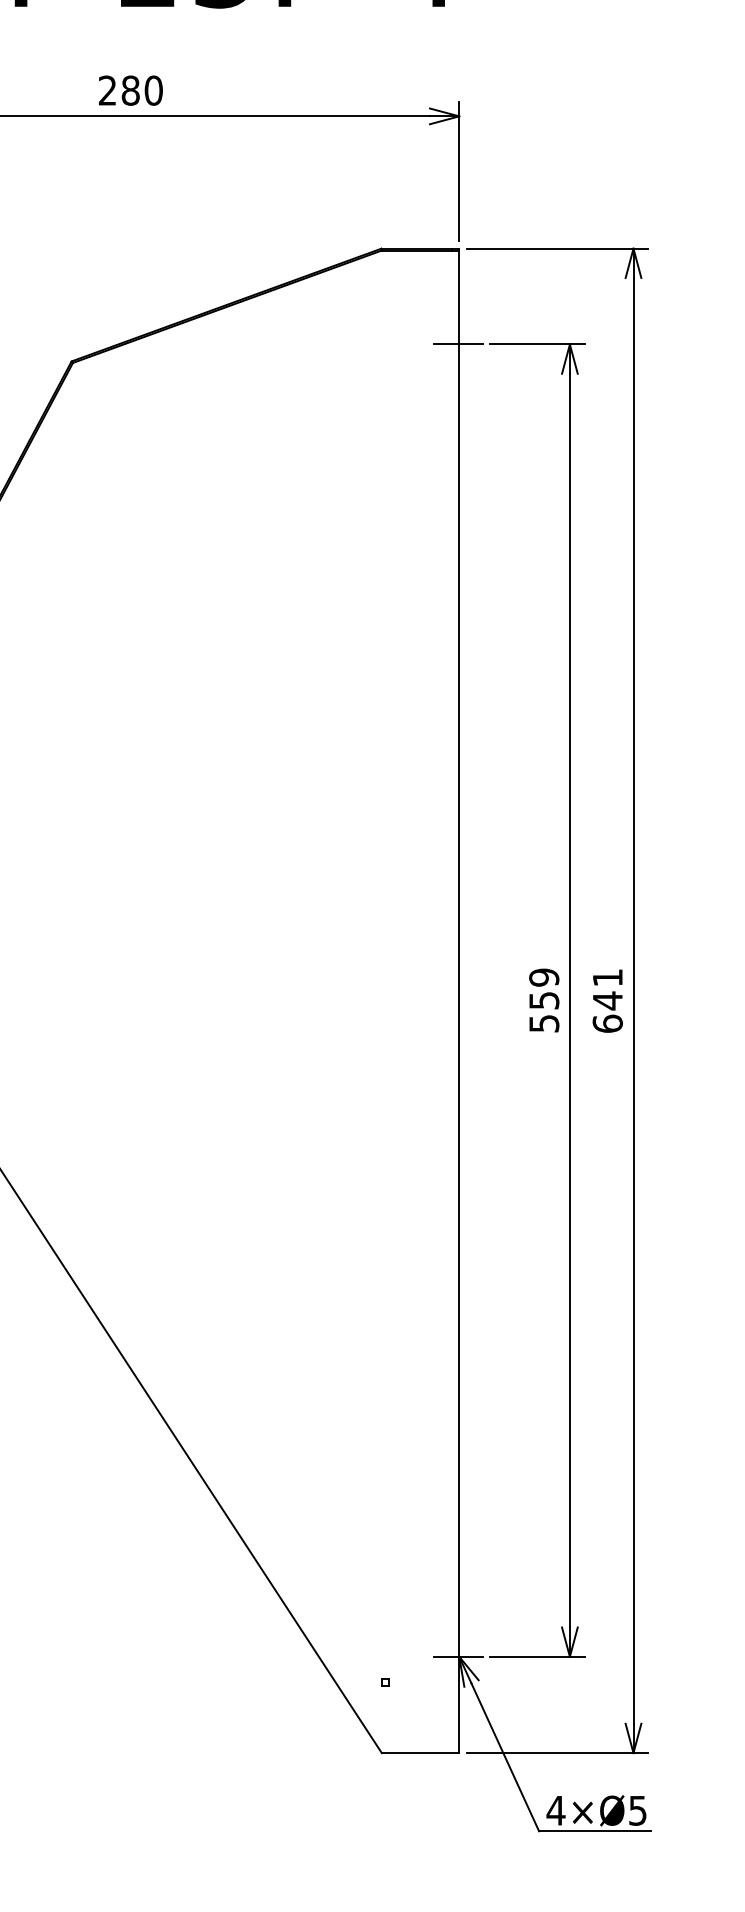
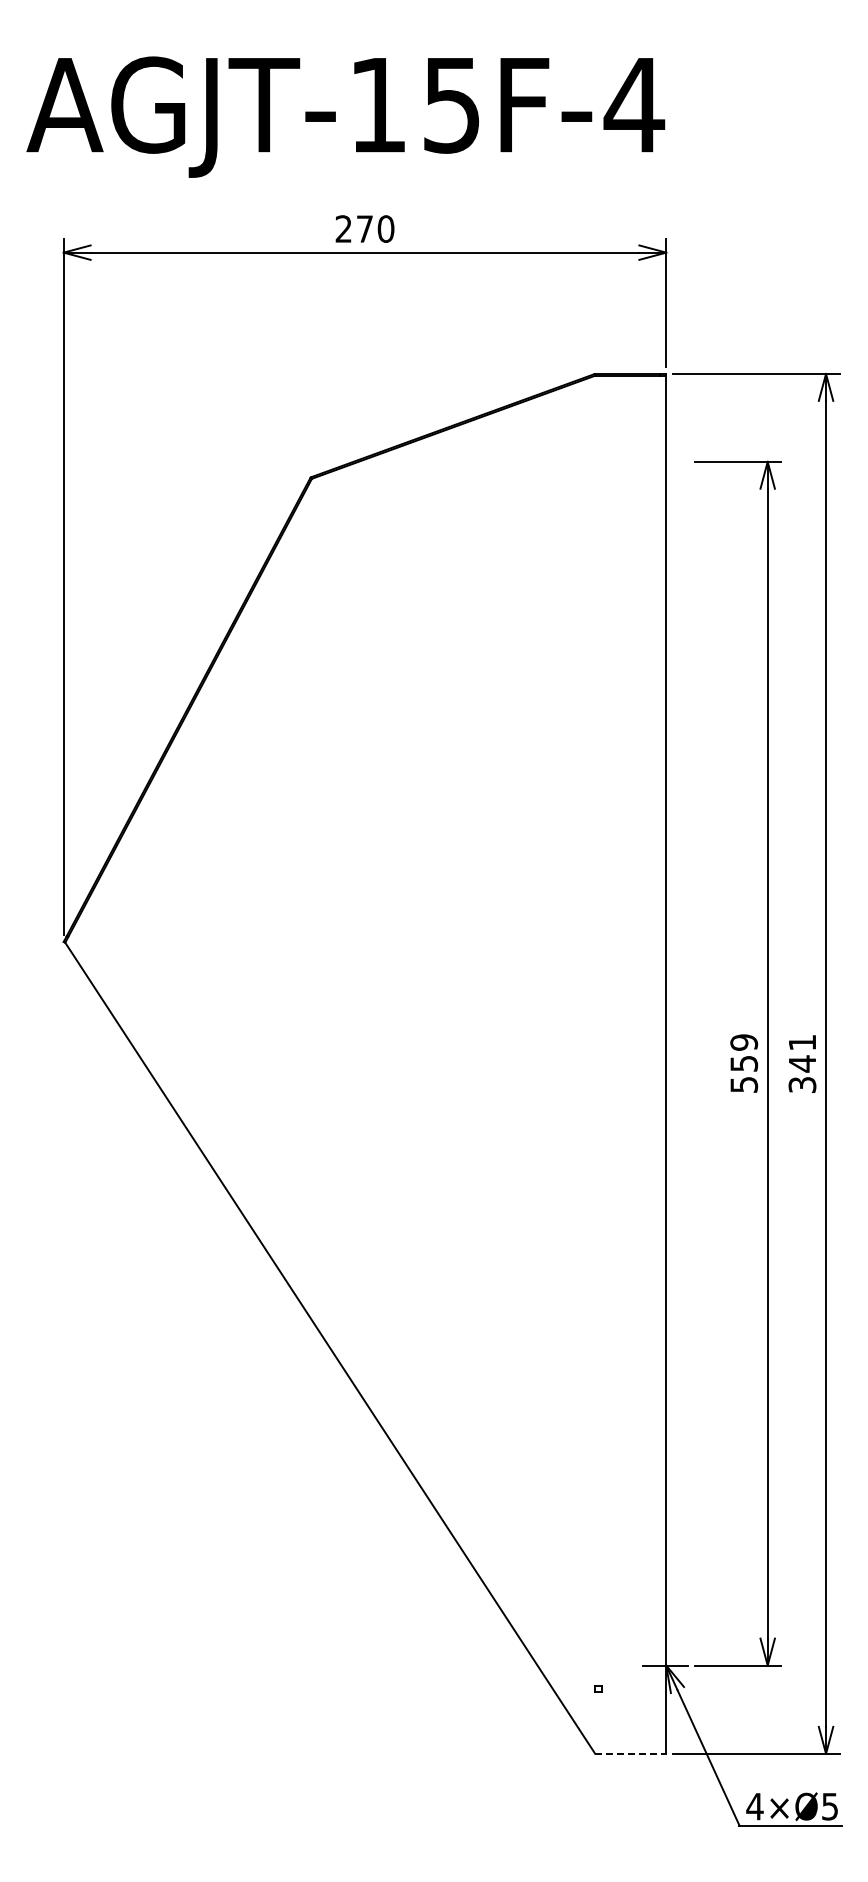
text: (130, 90) -> (364, 228), 280 -> 270
line: (458, 344) -> (665, 461), removed
text: (607, 1023) -> (802, 1084), 641 -> 341
line: (420, 1752) -> (630, 1753), solid -> dashed

